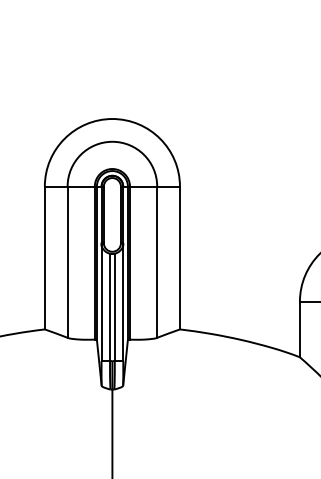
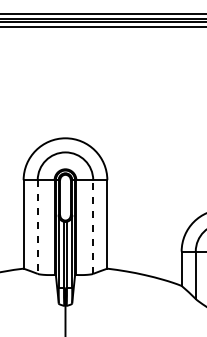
line: (67, 262) -> (37, 227), solid -> dashed
line: (157, 262) -> (93, 227), solid -> dashed

